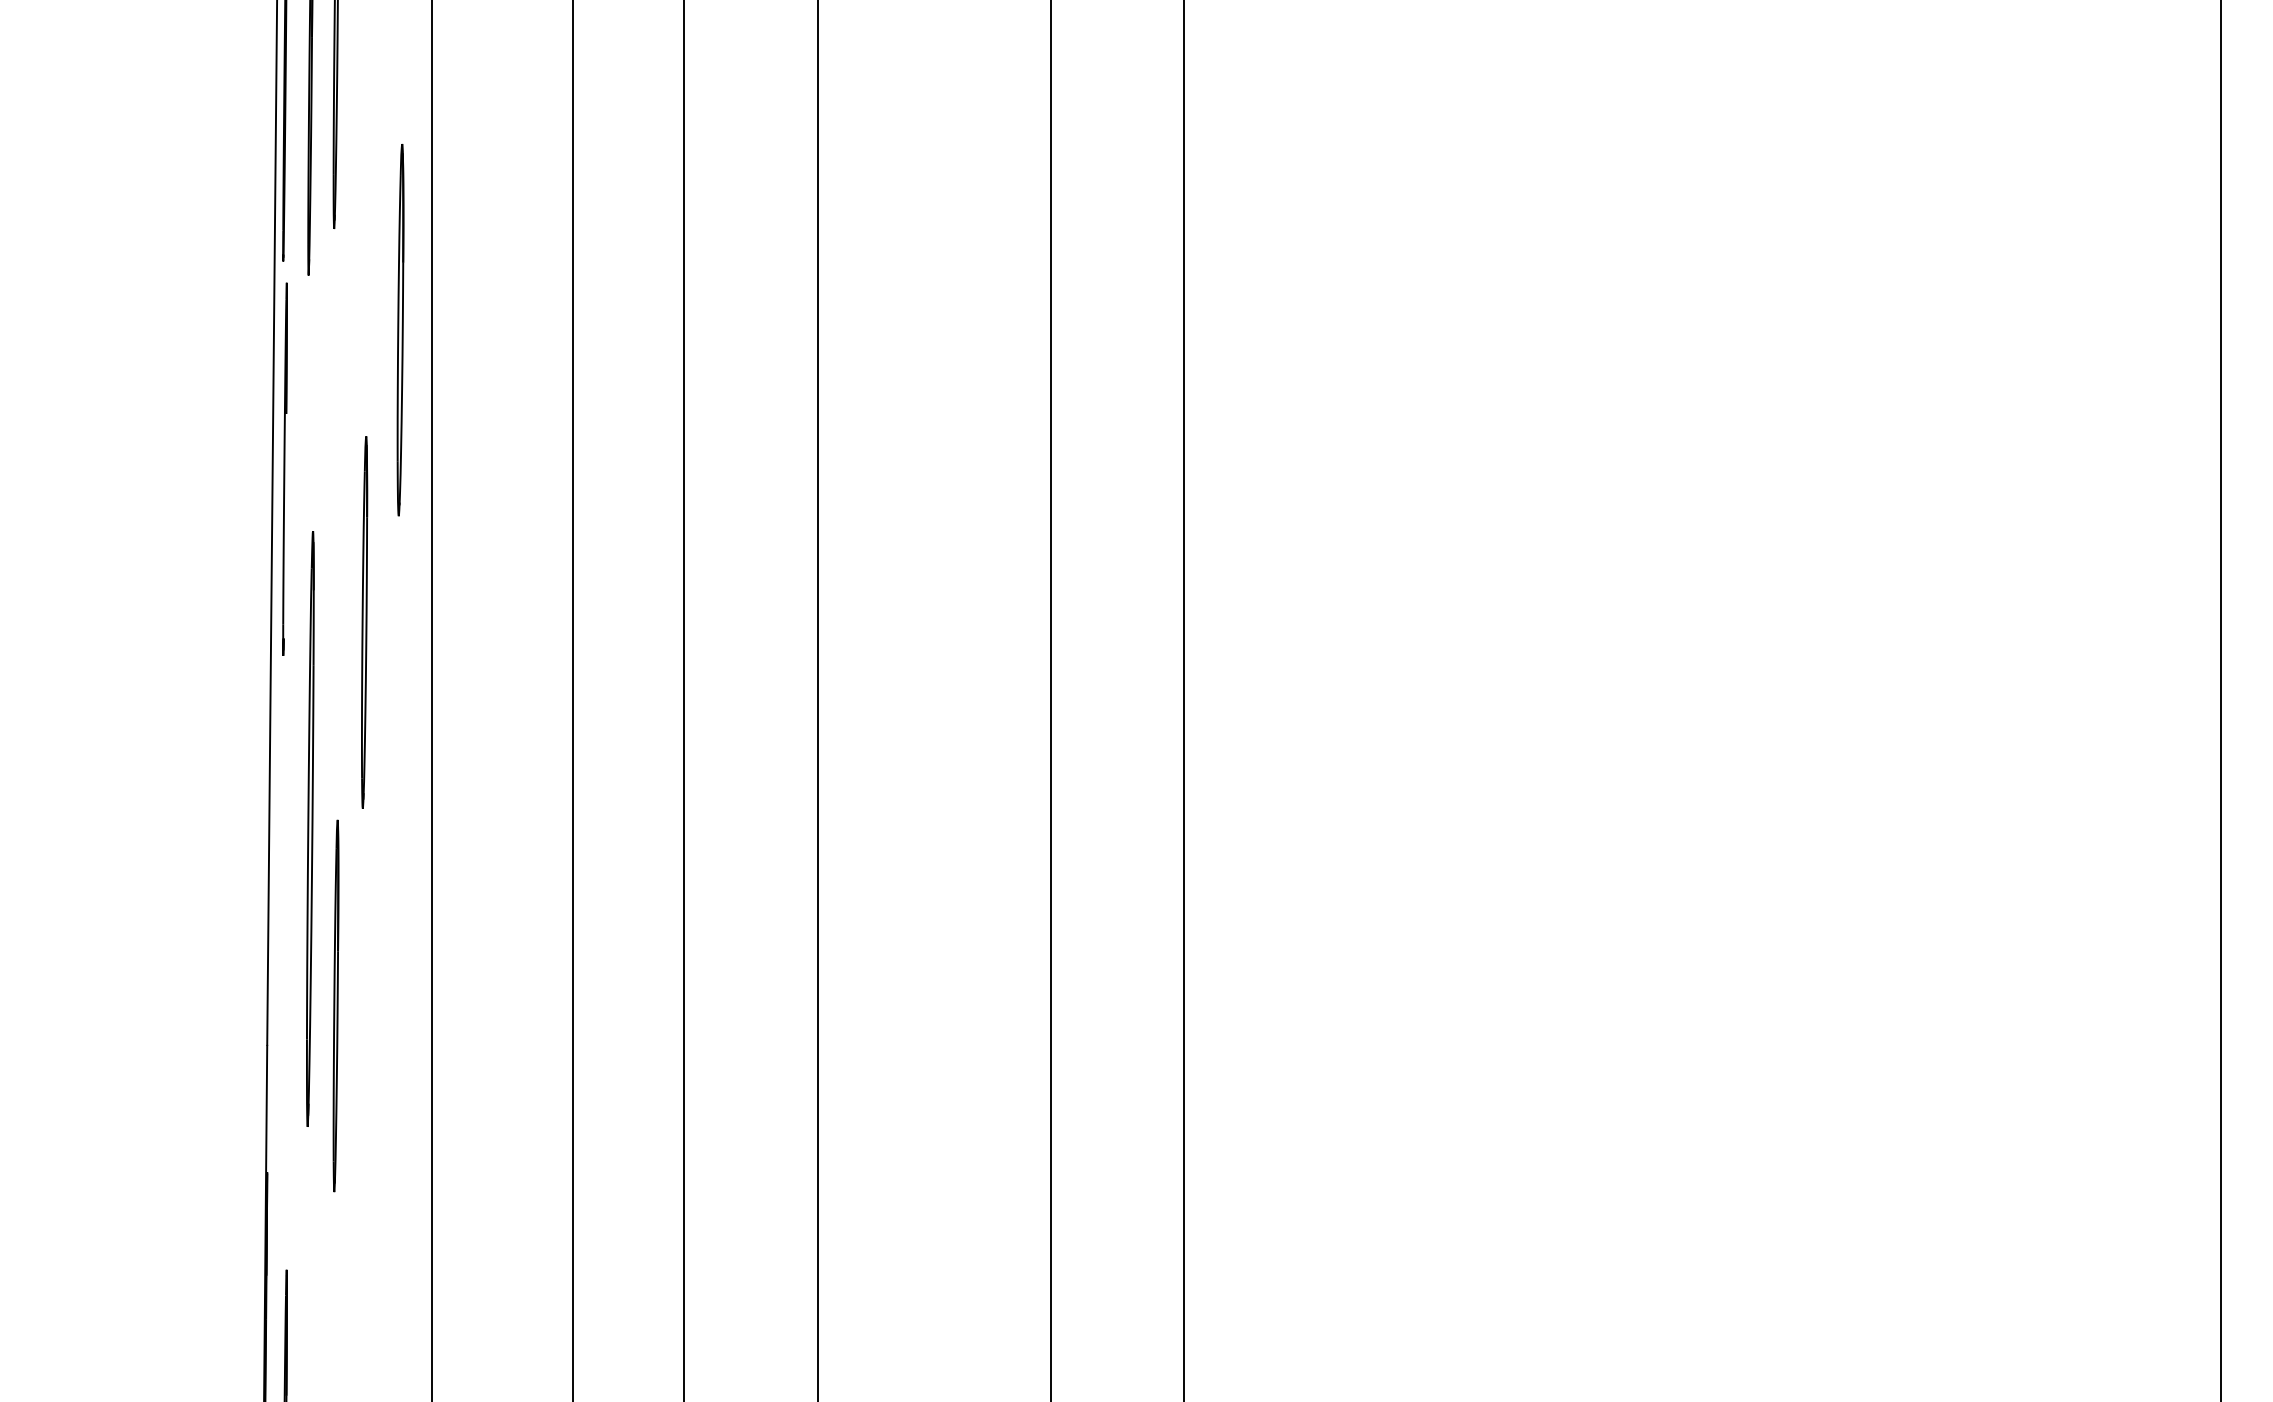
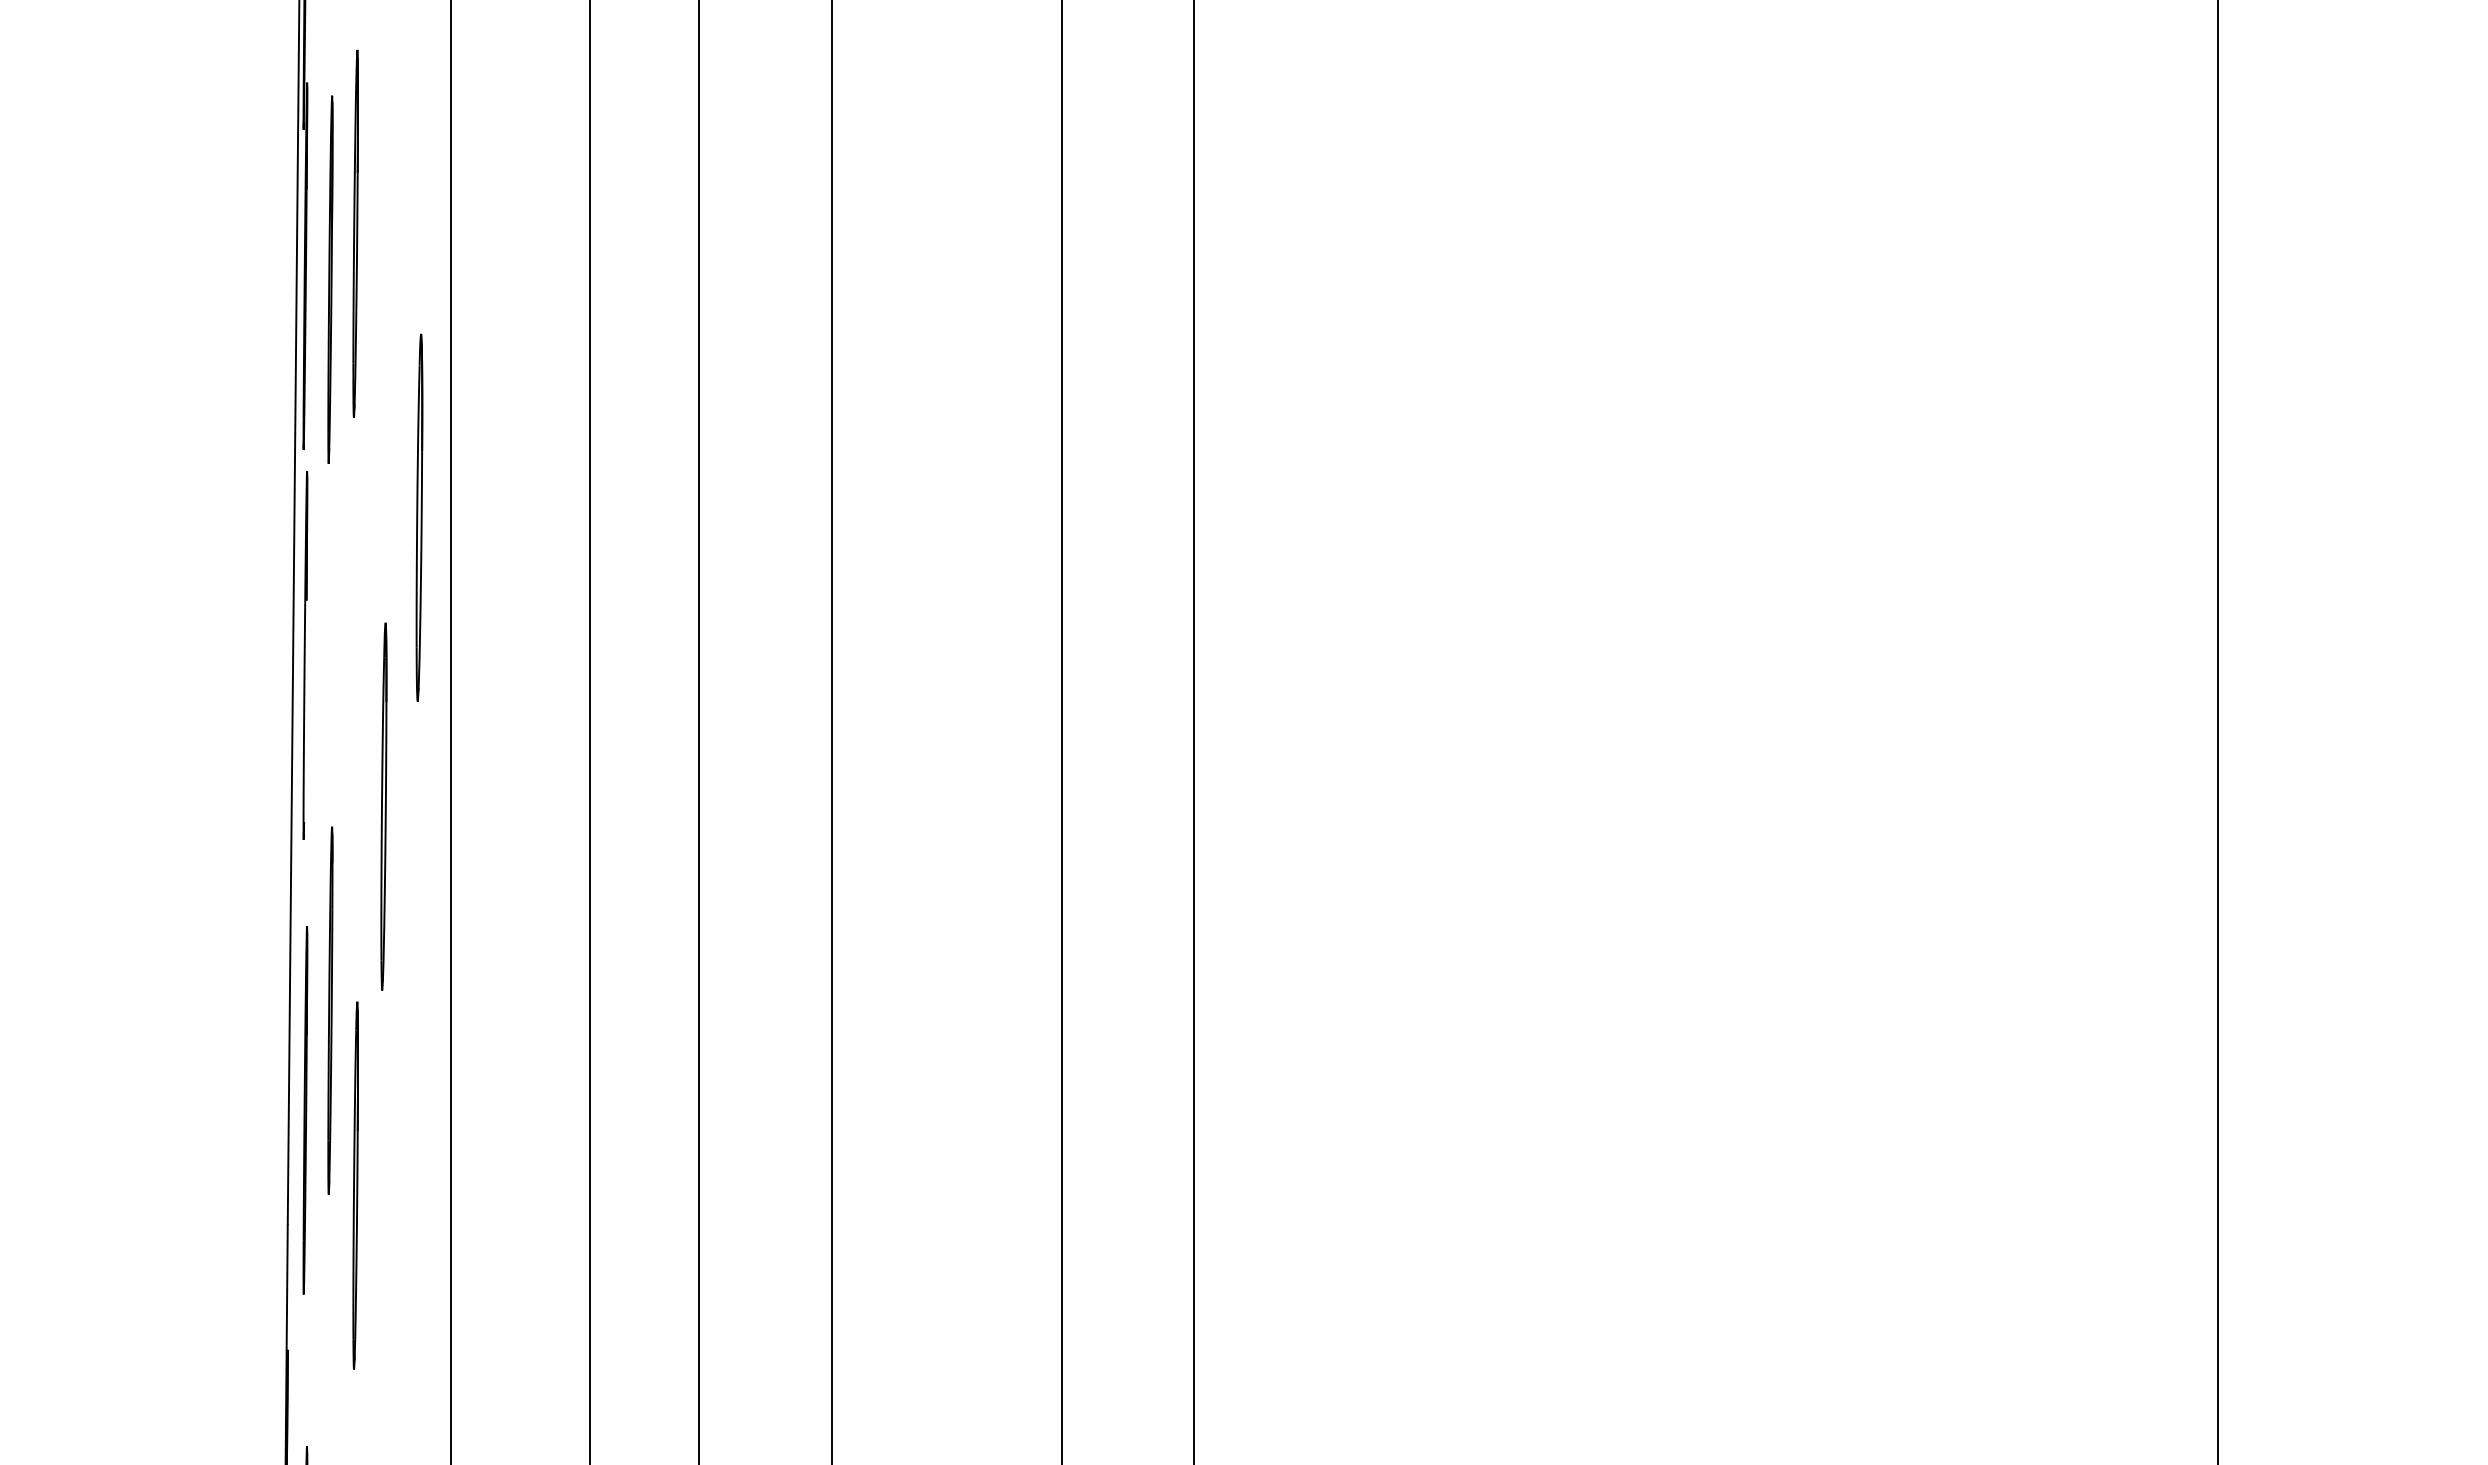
part: (310, 828) -> (330, 1010), size x0.62
line: (285, 929) -> (305, 1110), added

